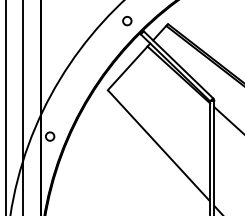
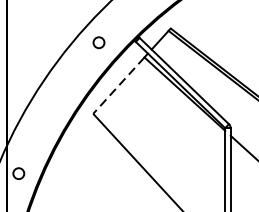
circle: (127, 21) -> (99, 43), moved
line: (127, 68) -> (118, 85), solid -> dashed

